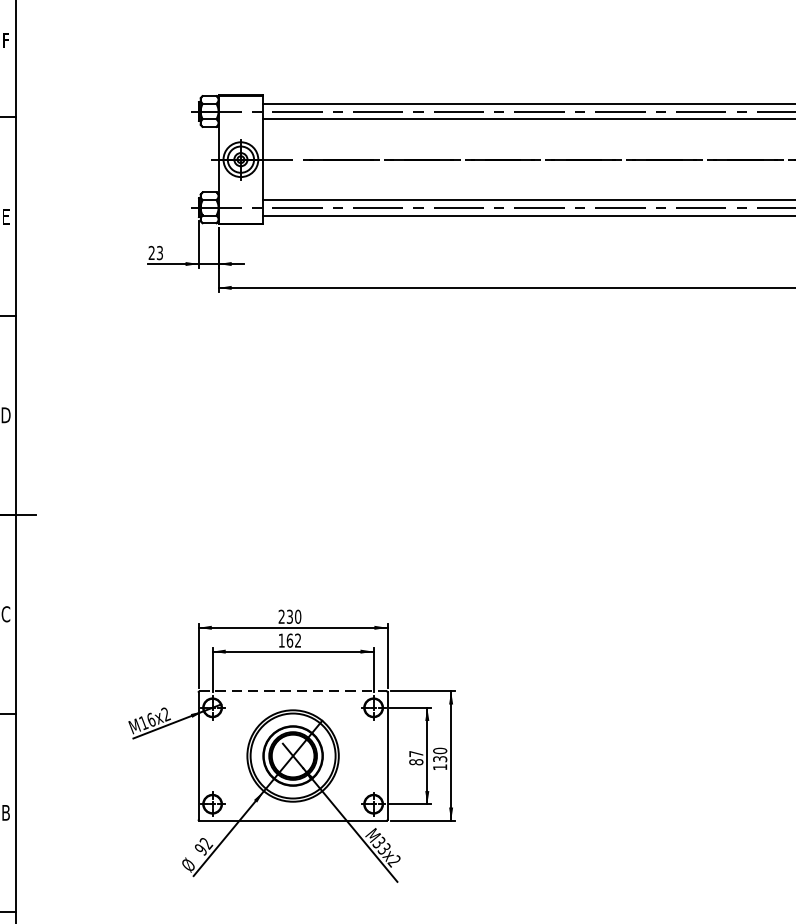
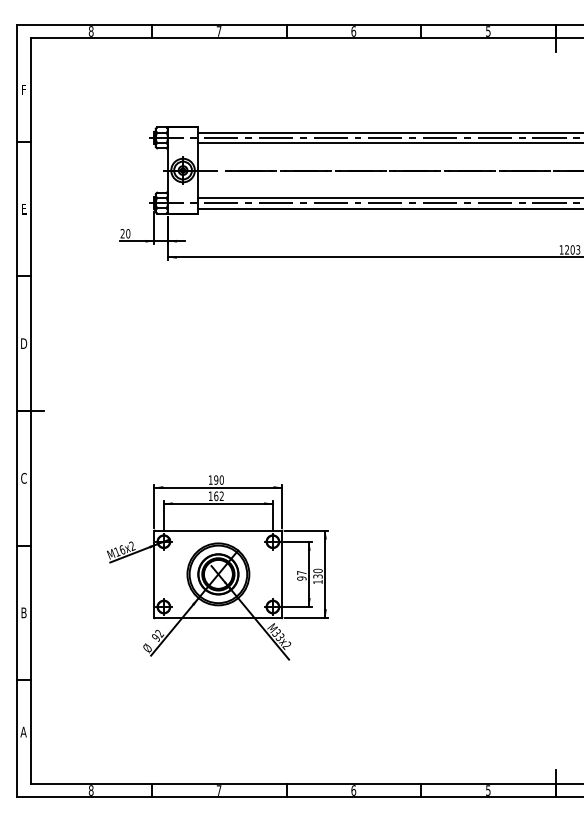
text: (160, 252) -> (128, 233), 23 -> 20
text: (285, 615) -> (213, 479), 230 -> 190
line: (293, 691) -> (218, 530), dashed -> solid
text: (415, 762) -> (301, 578), 87 -> 97

